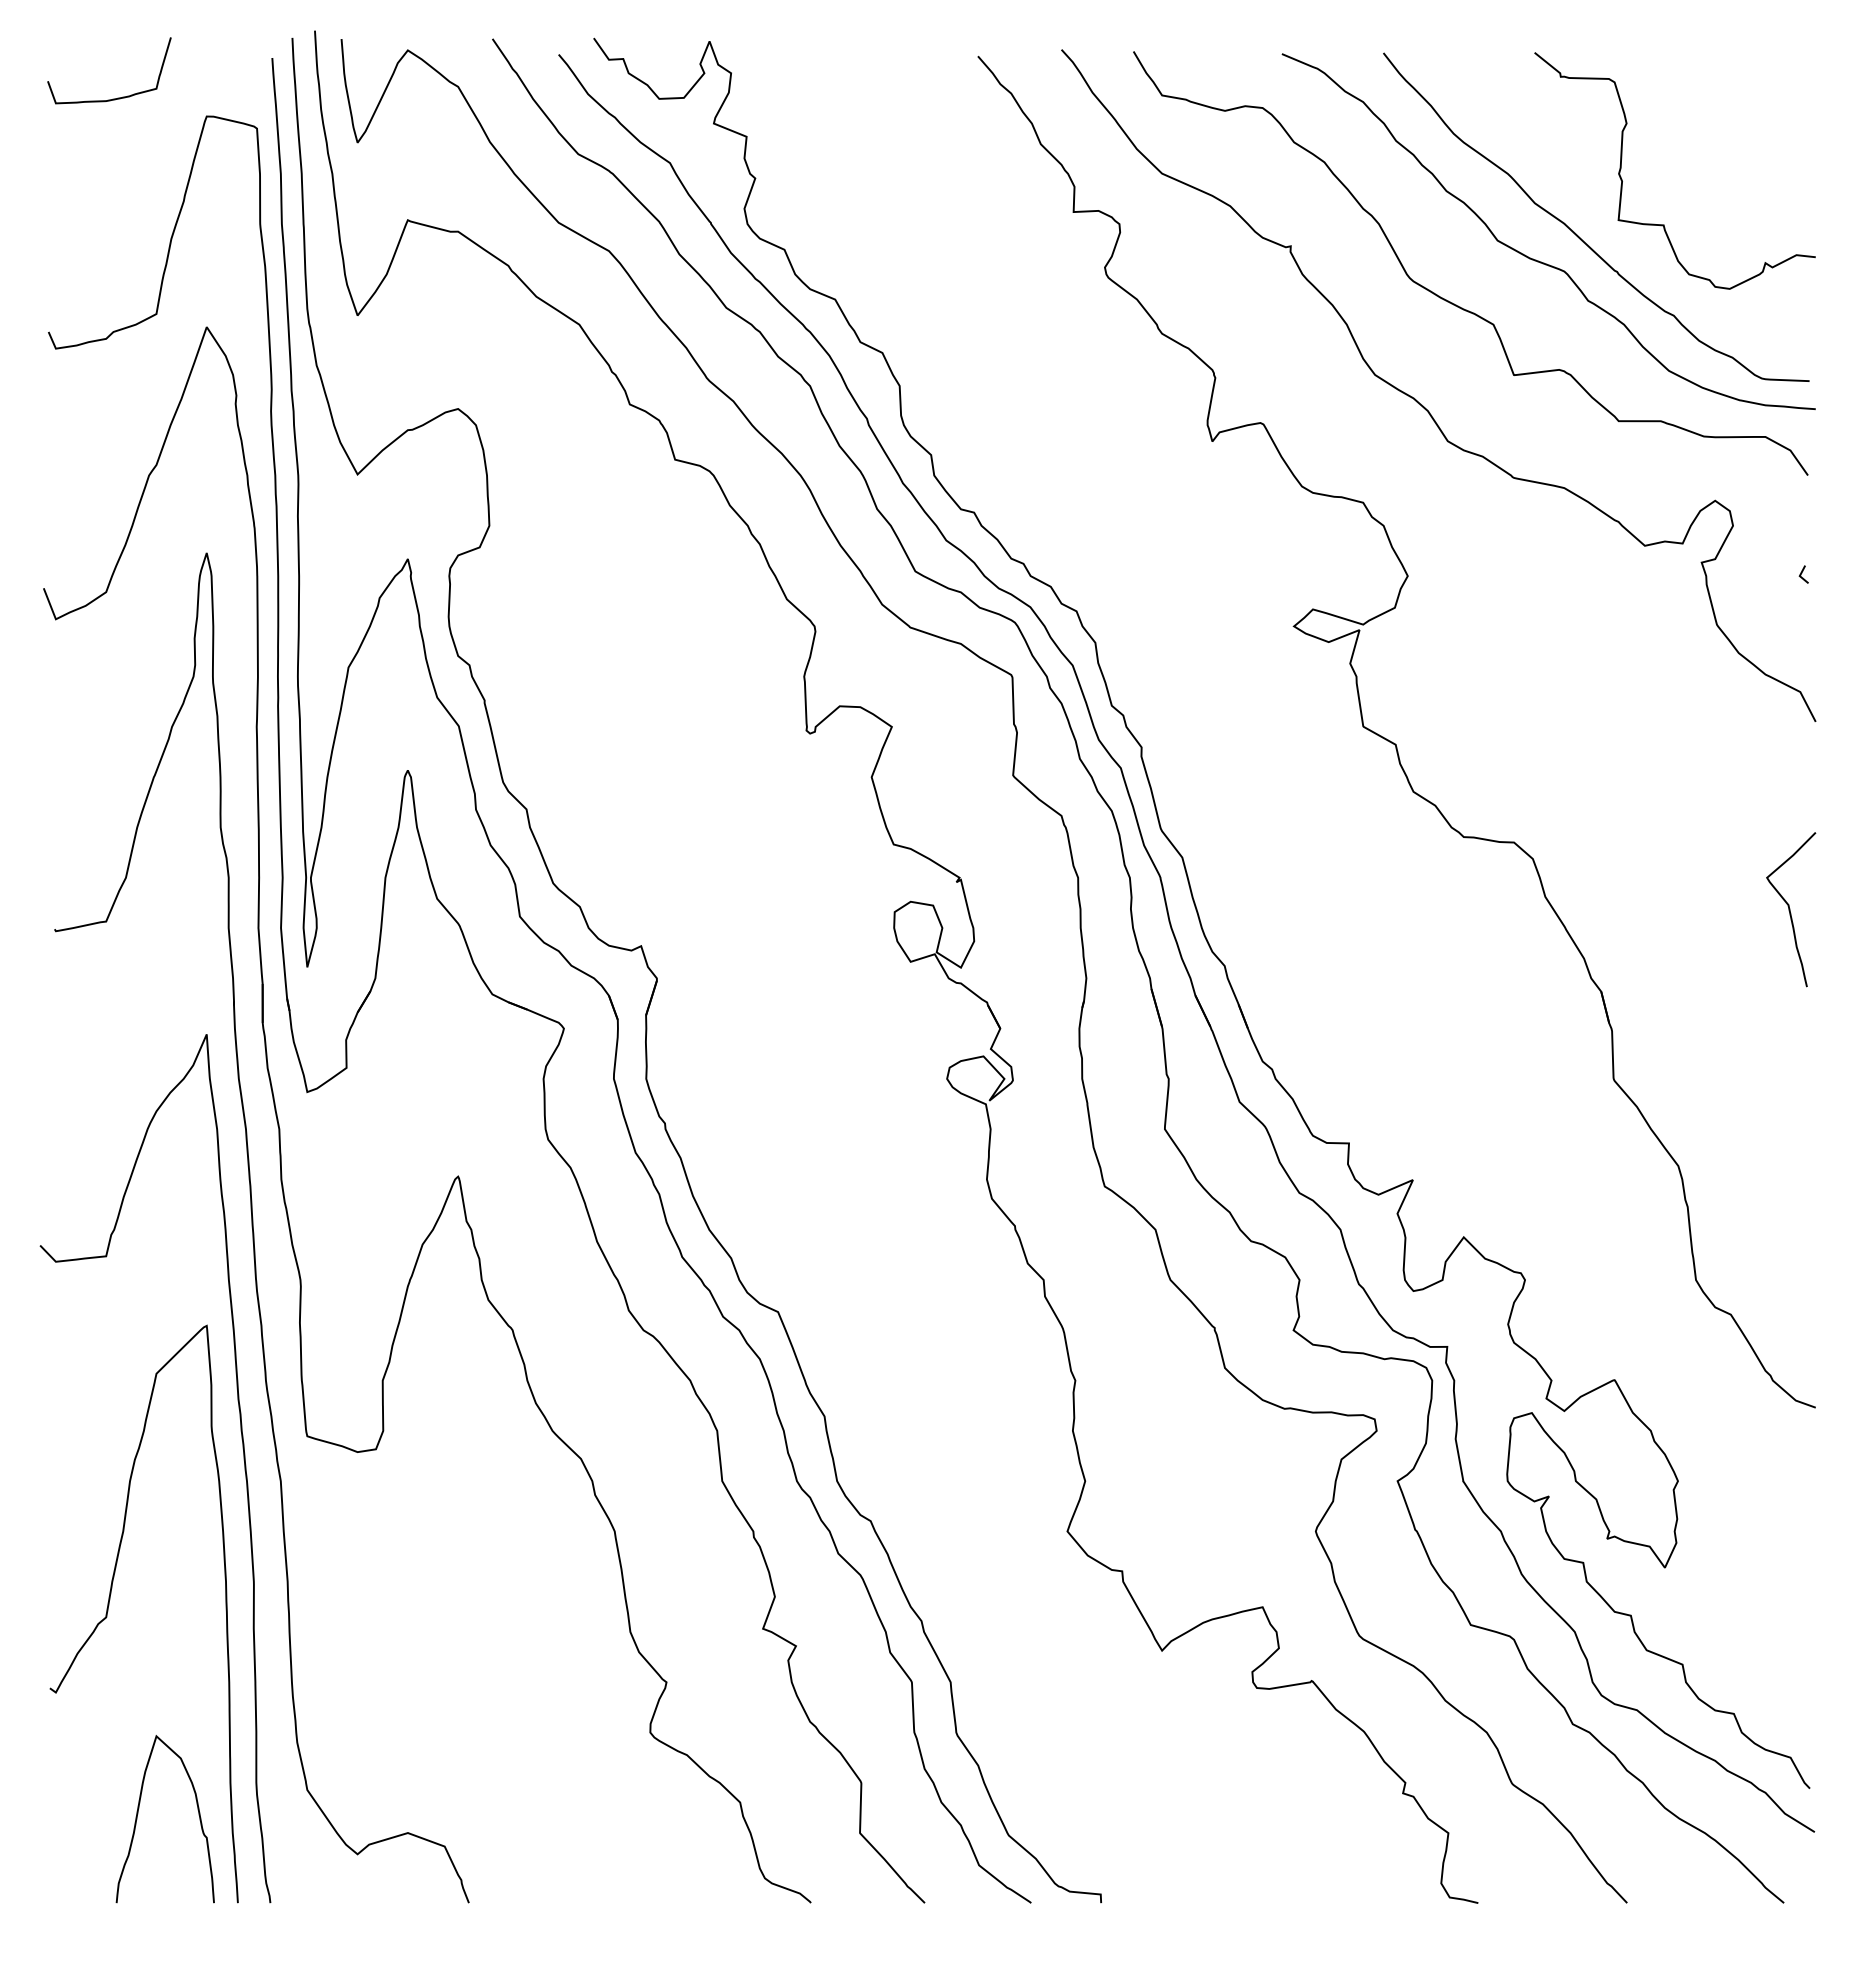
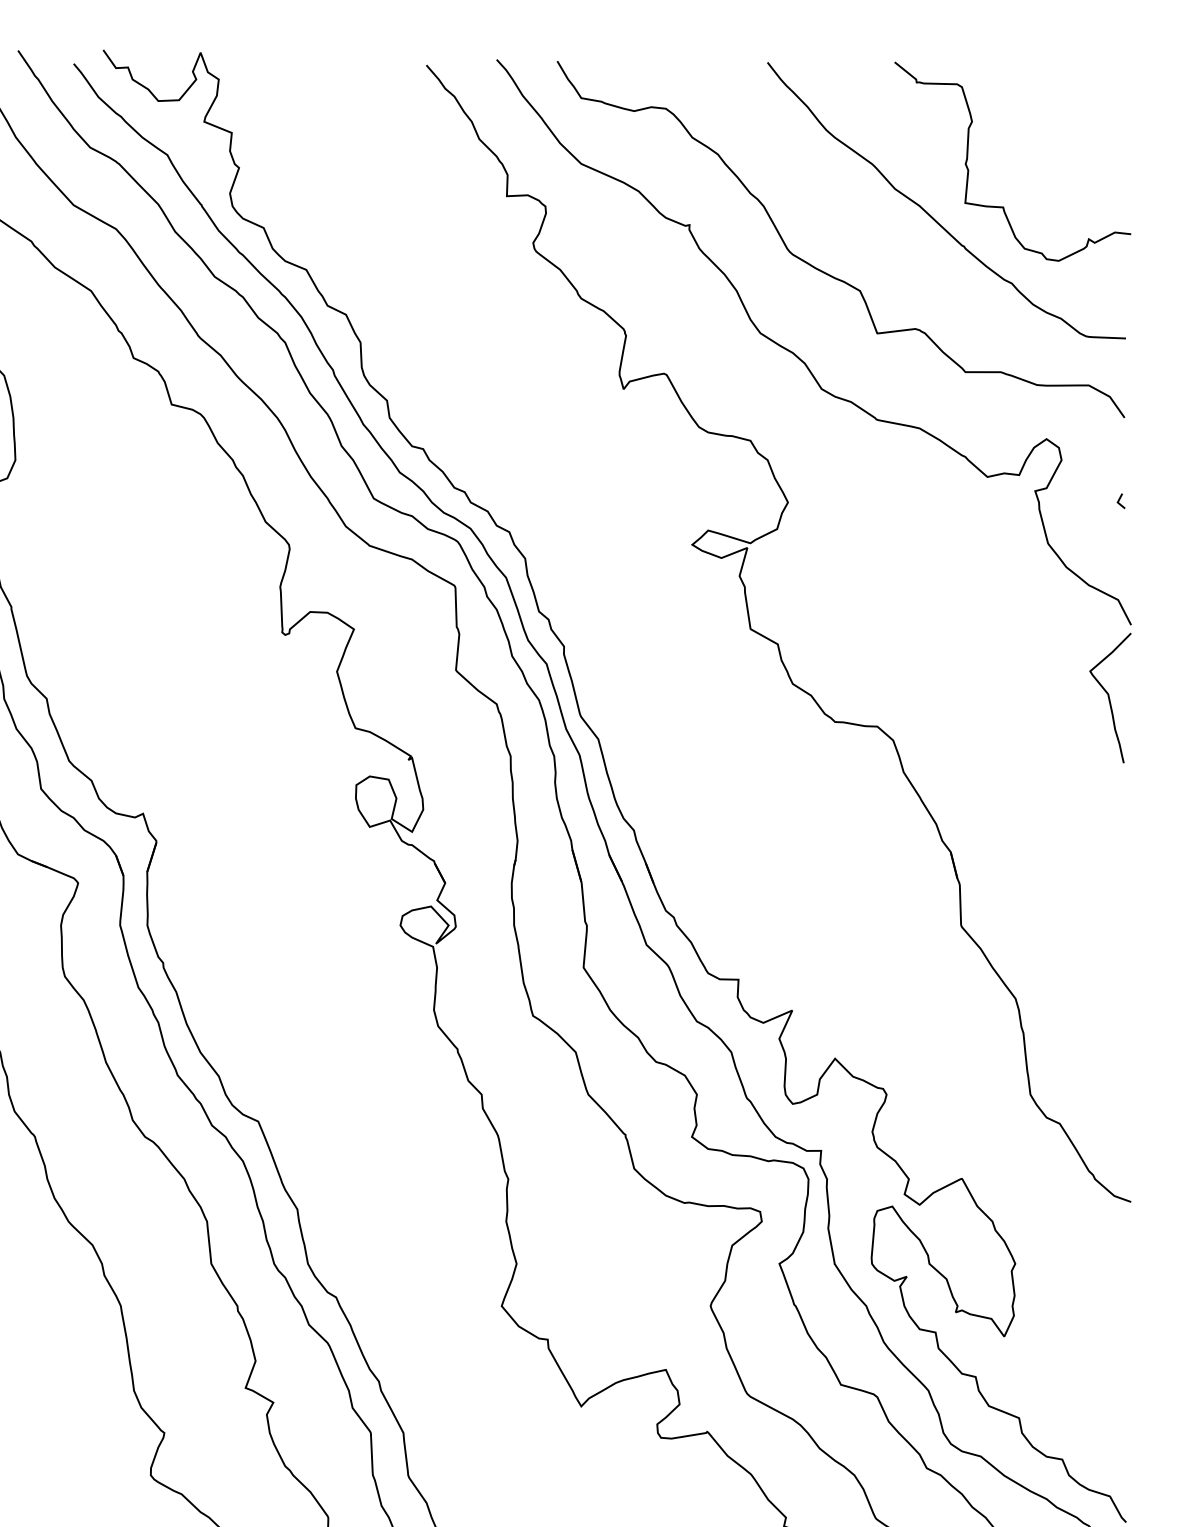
curve: (1536, 259) -> (896, 236), removed
curve: (1790, 909) -> (1109, 697), moved

